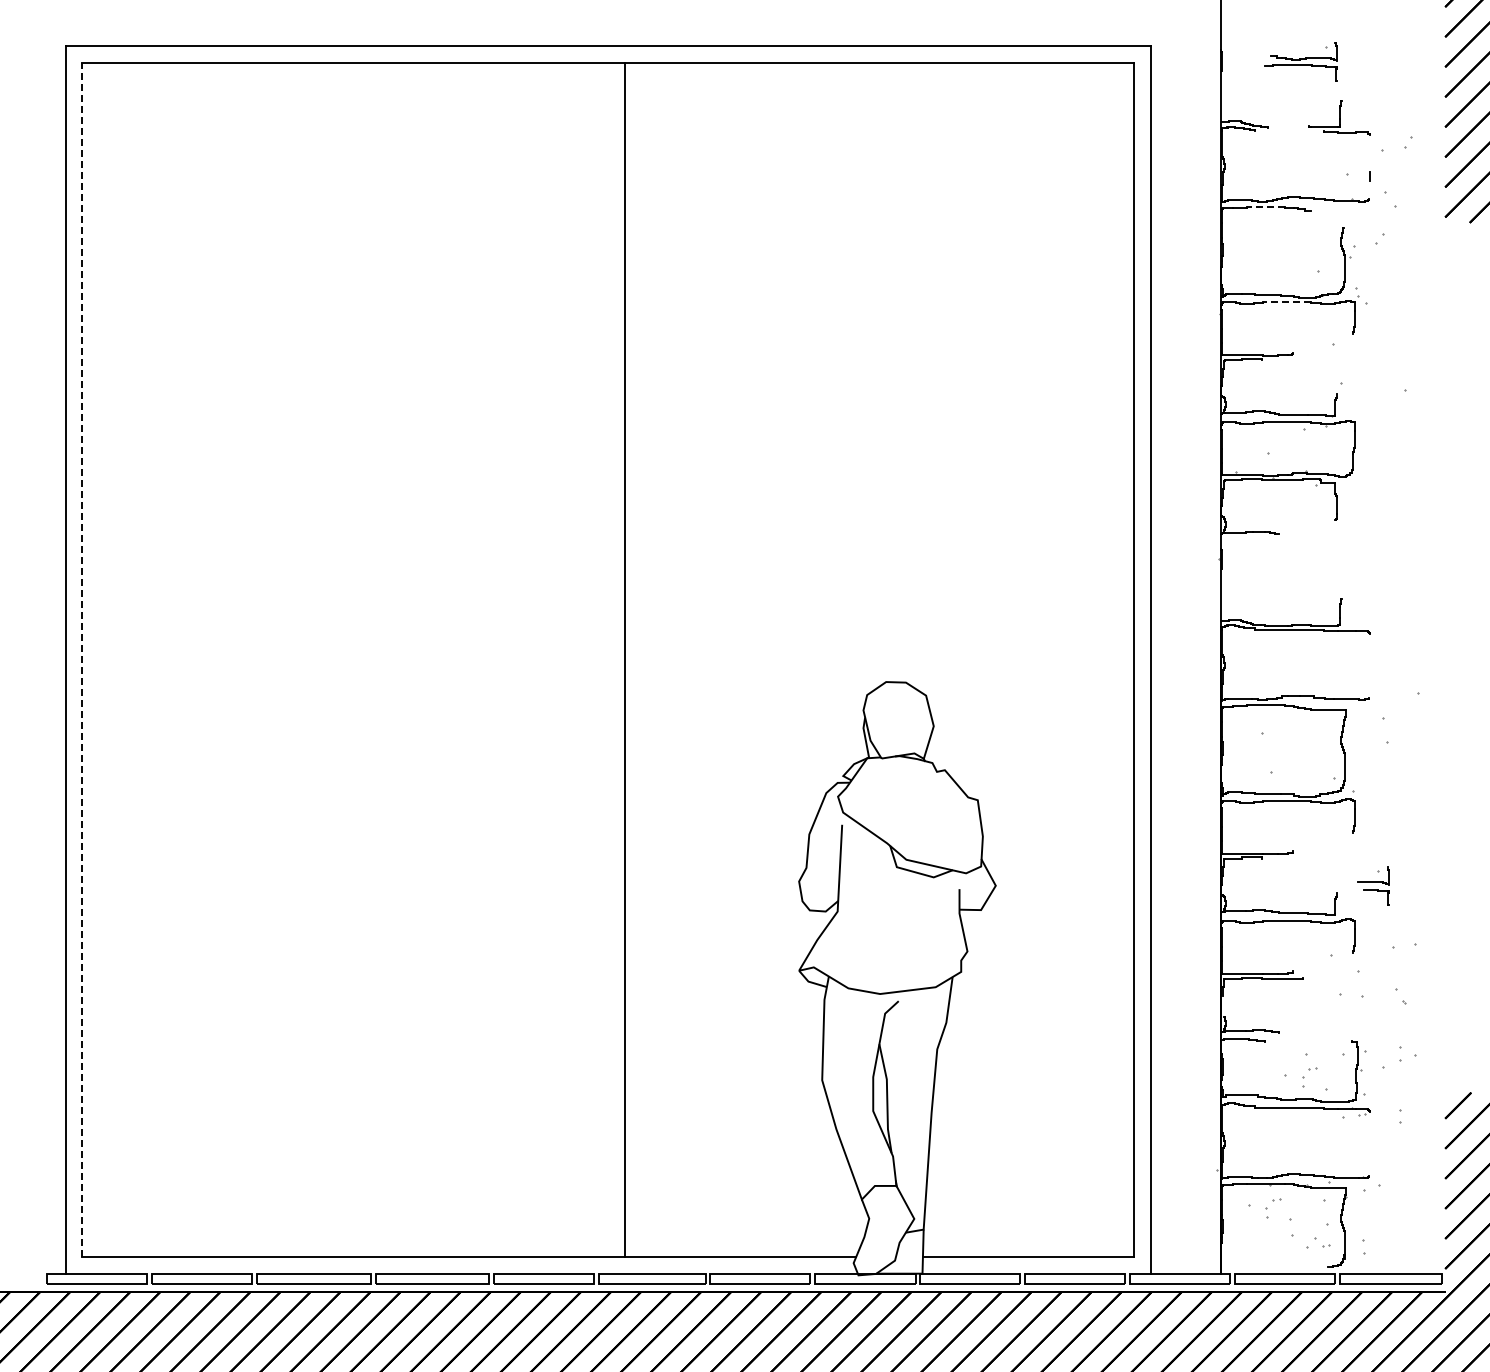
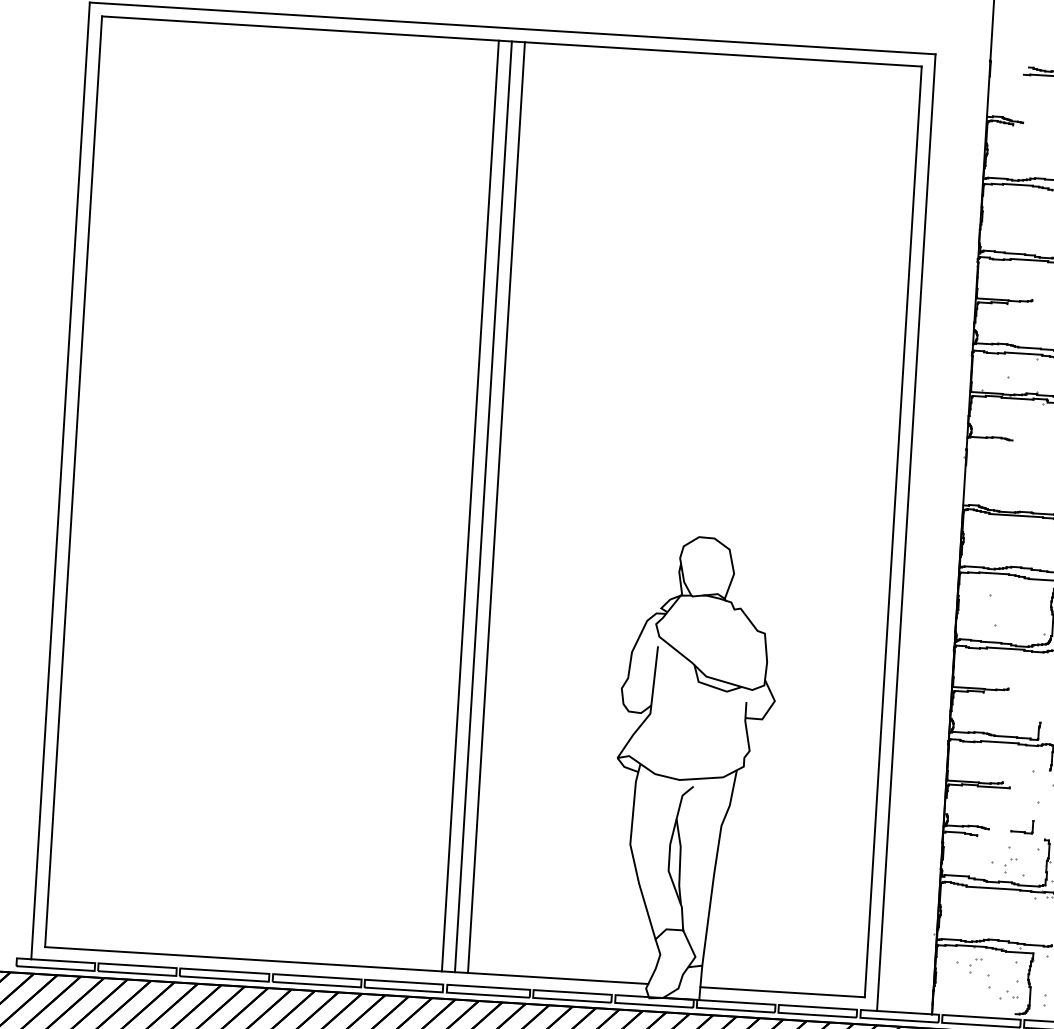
line: (1265, 206) -> (1017, 184), dashed -> solid
line: (1286, 302) -> (1029, 260), dashed -> solid
line: (82, 659) -> (73, 481), dashed -> solid
line: (591, 660) -> (470, 506), added
line: (608, 660) -> (483, 507), added
part: (1321, 1033) -> (1021, 831), added

